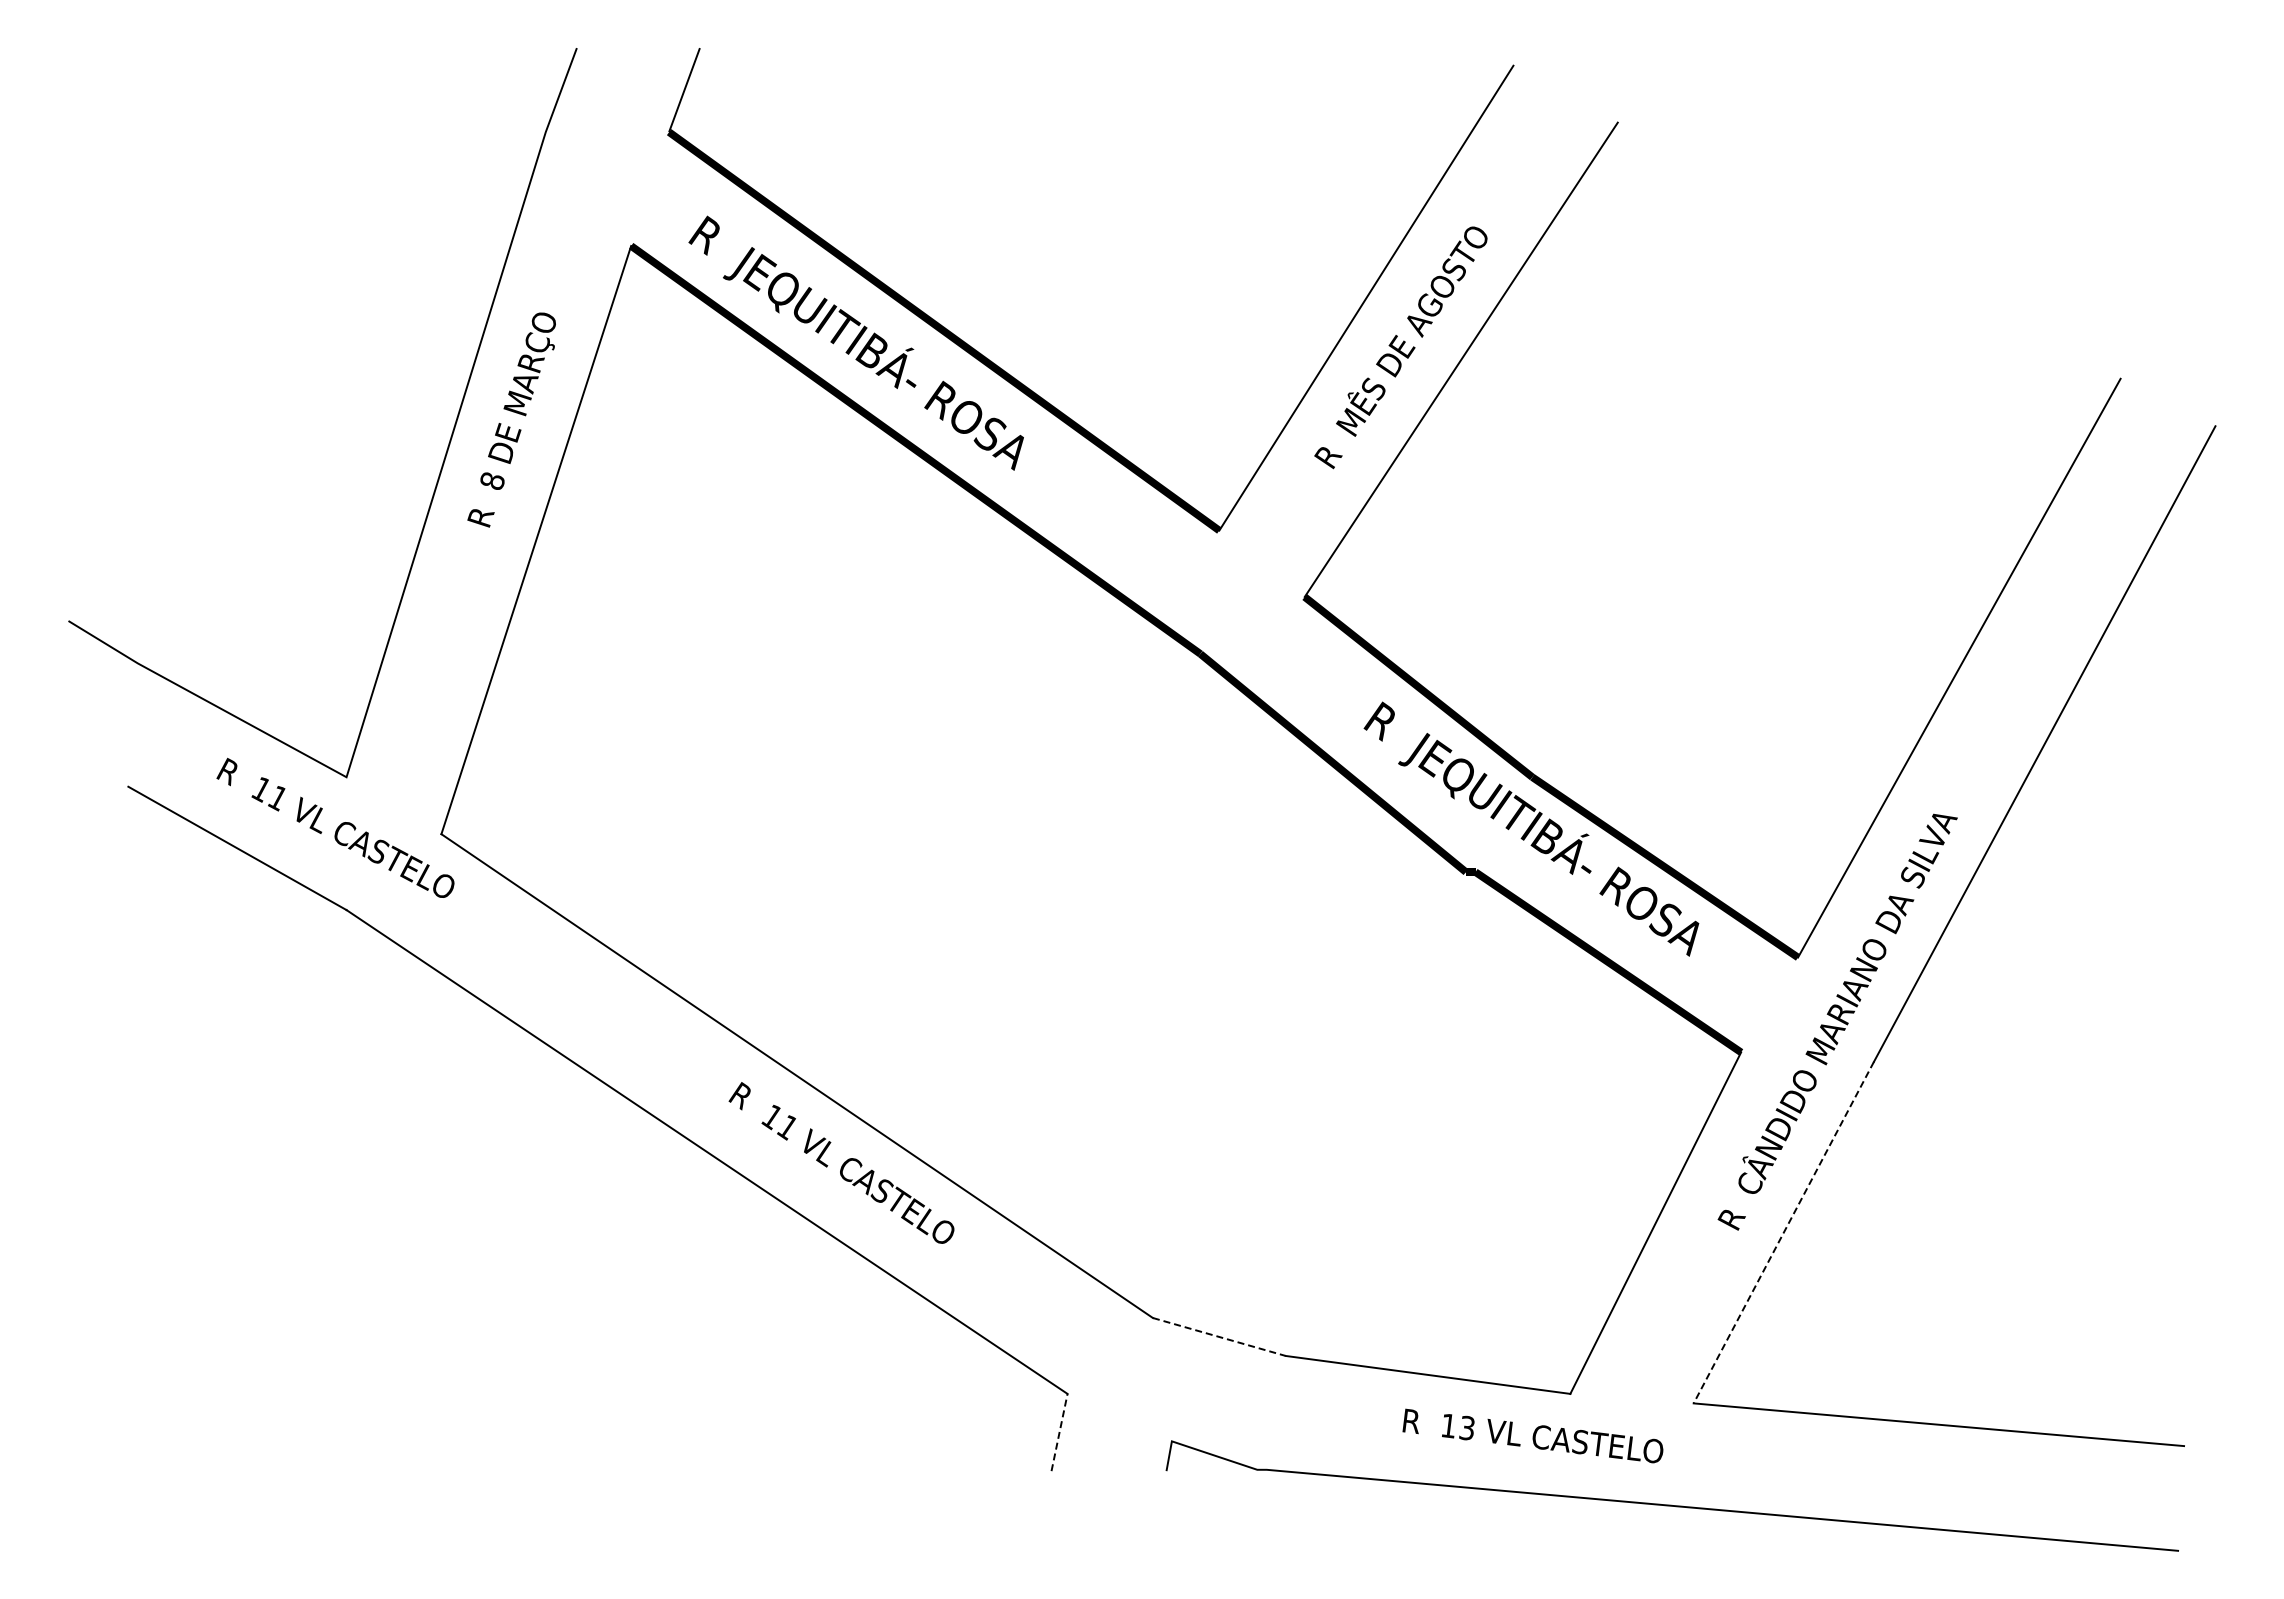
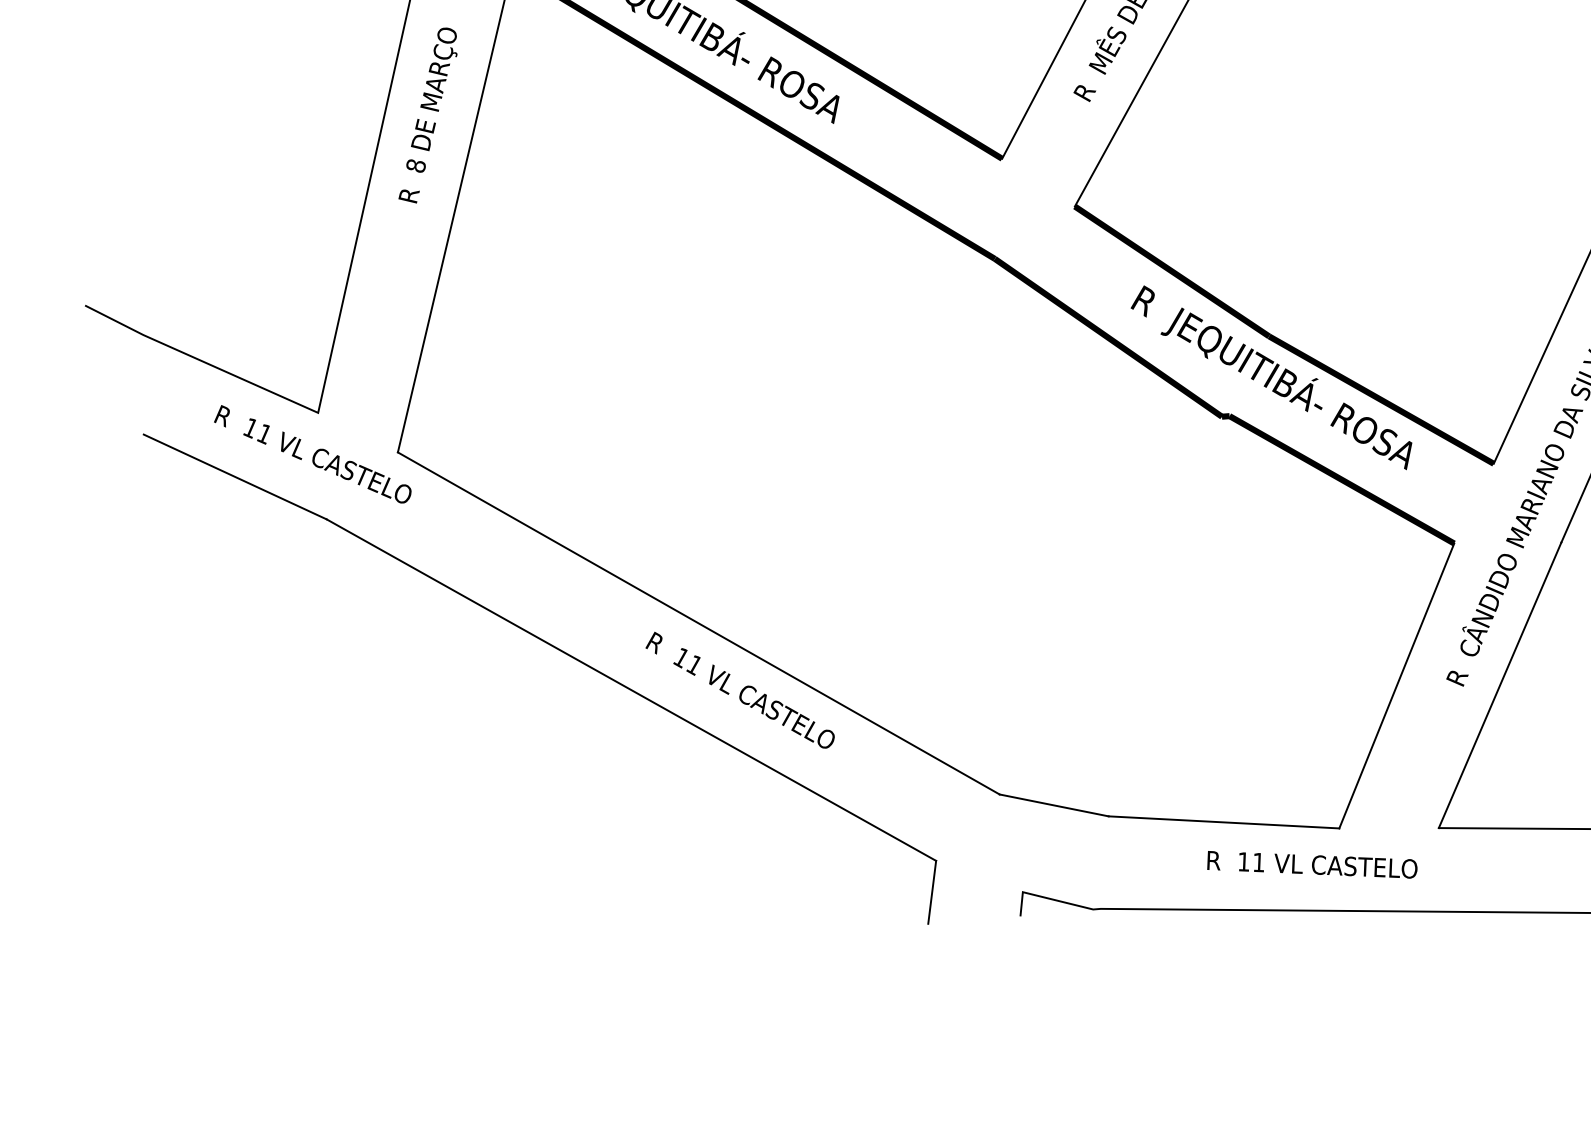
line: (1783, 1233) -> (1499, 686), dashed -> solid
line: (1219, 1337) -> (1054, 805), dashed -> solid
text: (1466, 1427) -> (1258, 862), 13 -> 11
line: (1059, 1432) -> (932, 892), dashed -> solid

